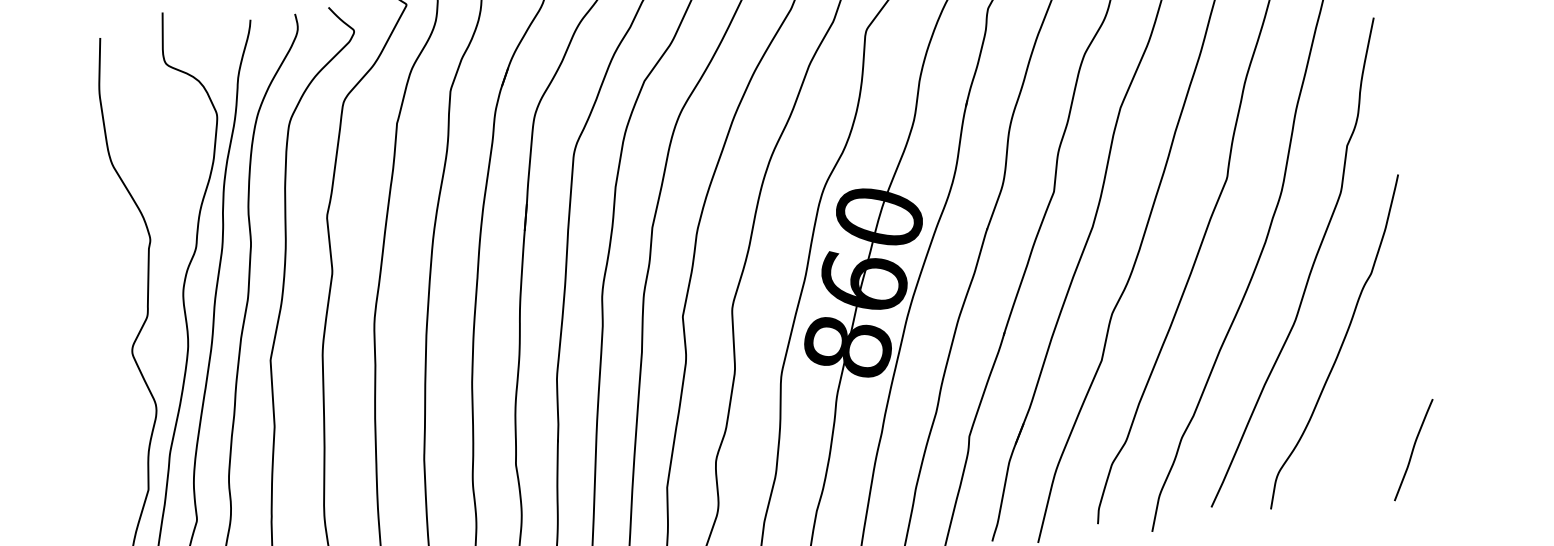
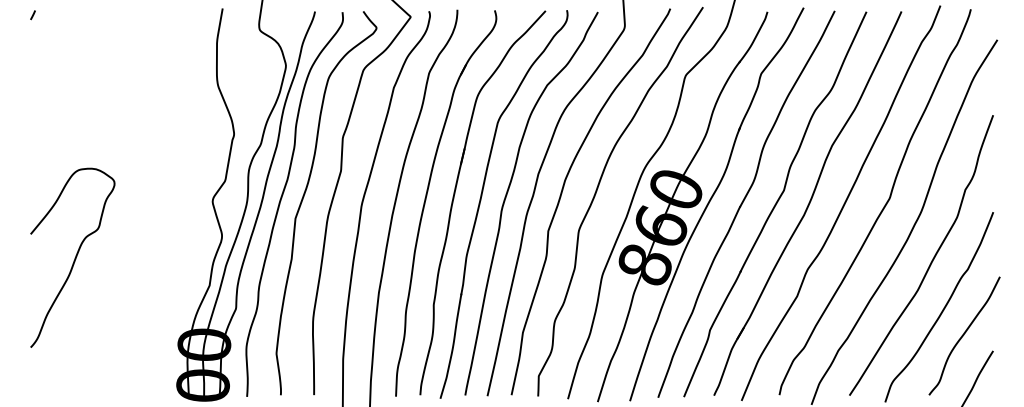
curve: (1382, 381) -> (964, 335), added

